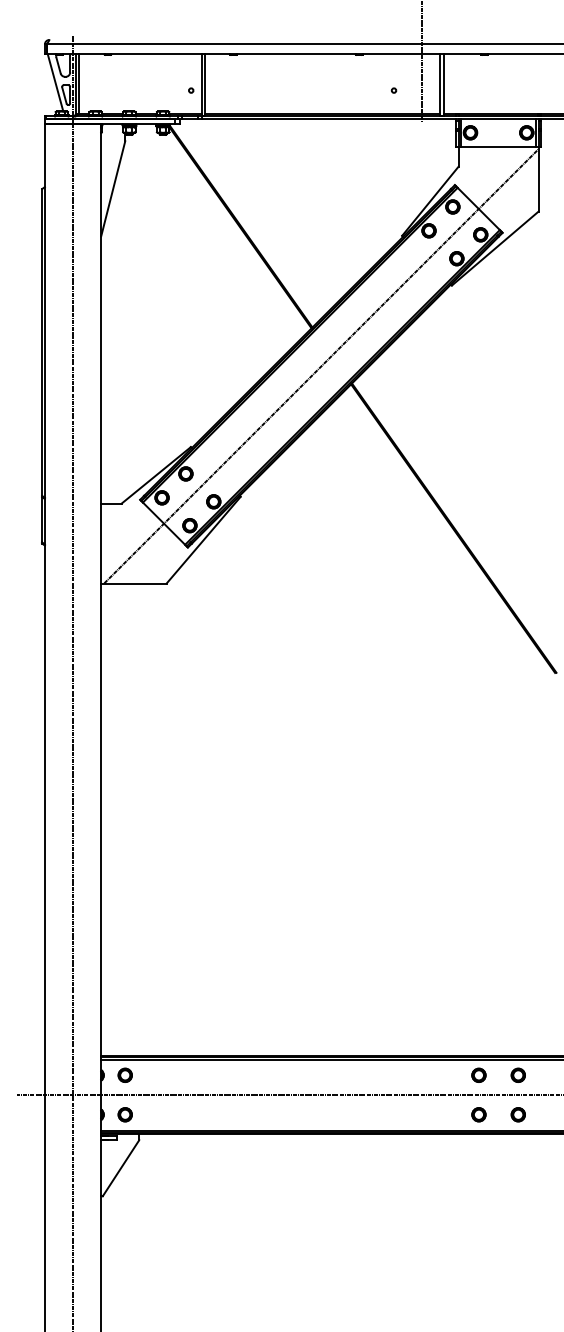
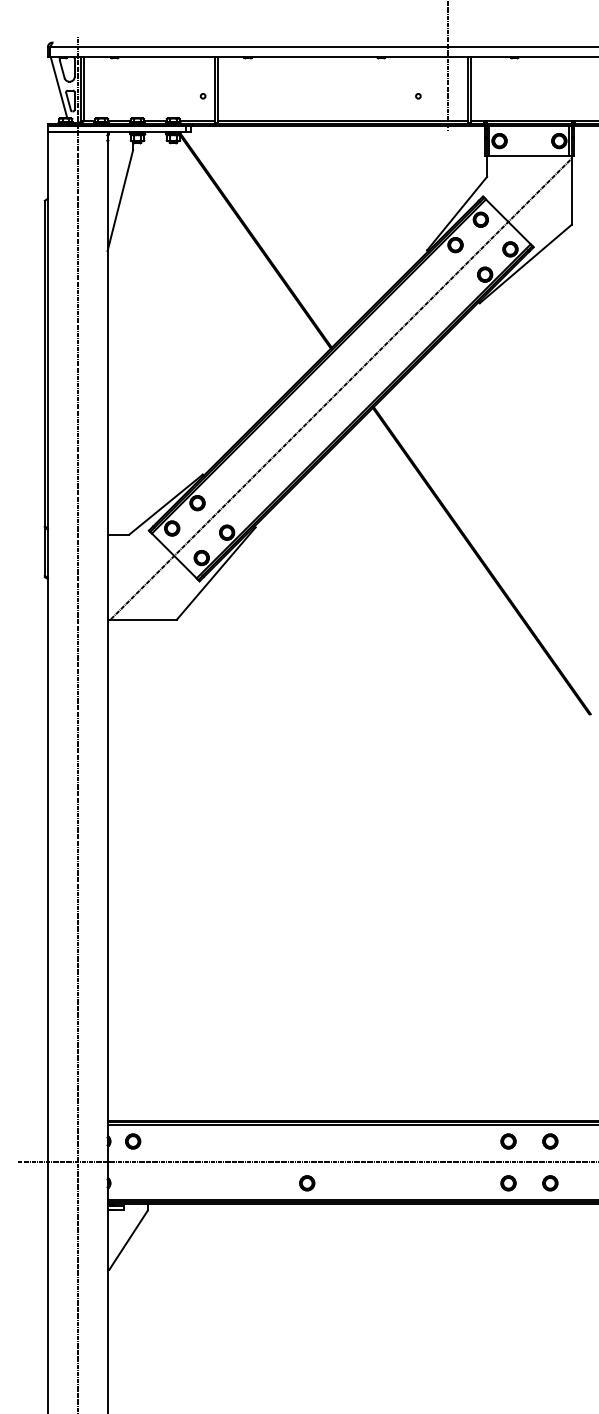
part: (124, 1114) -> (306, 1183), moved

